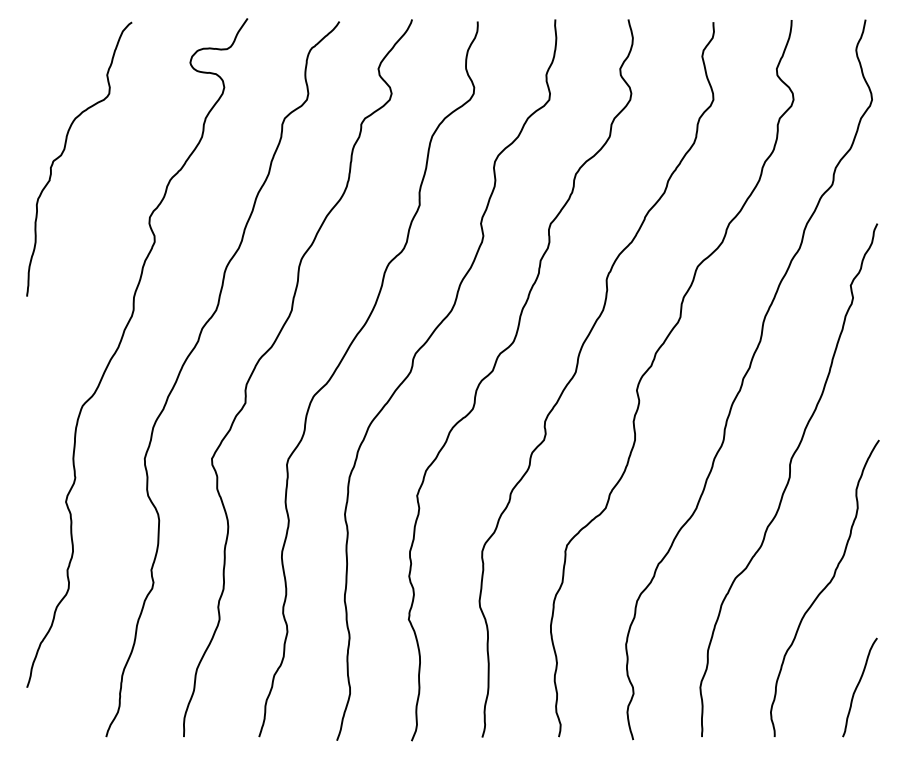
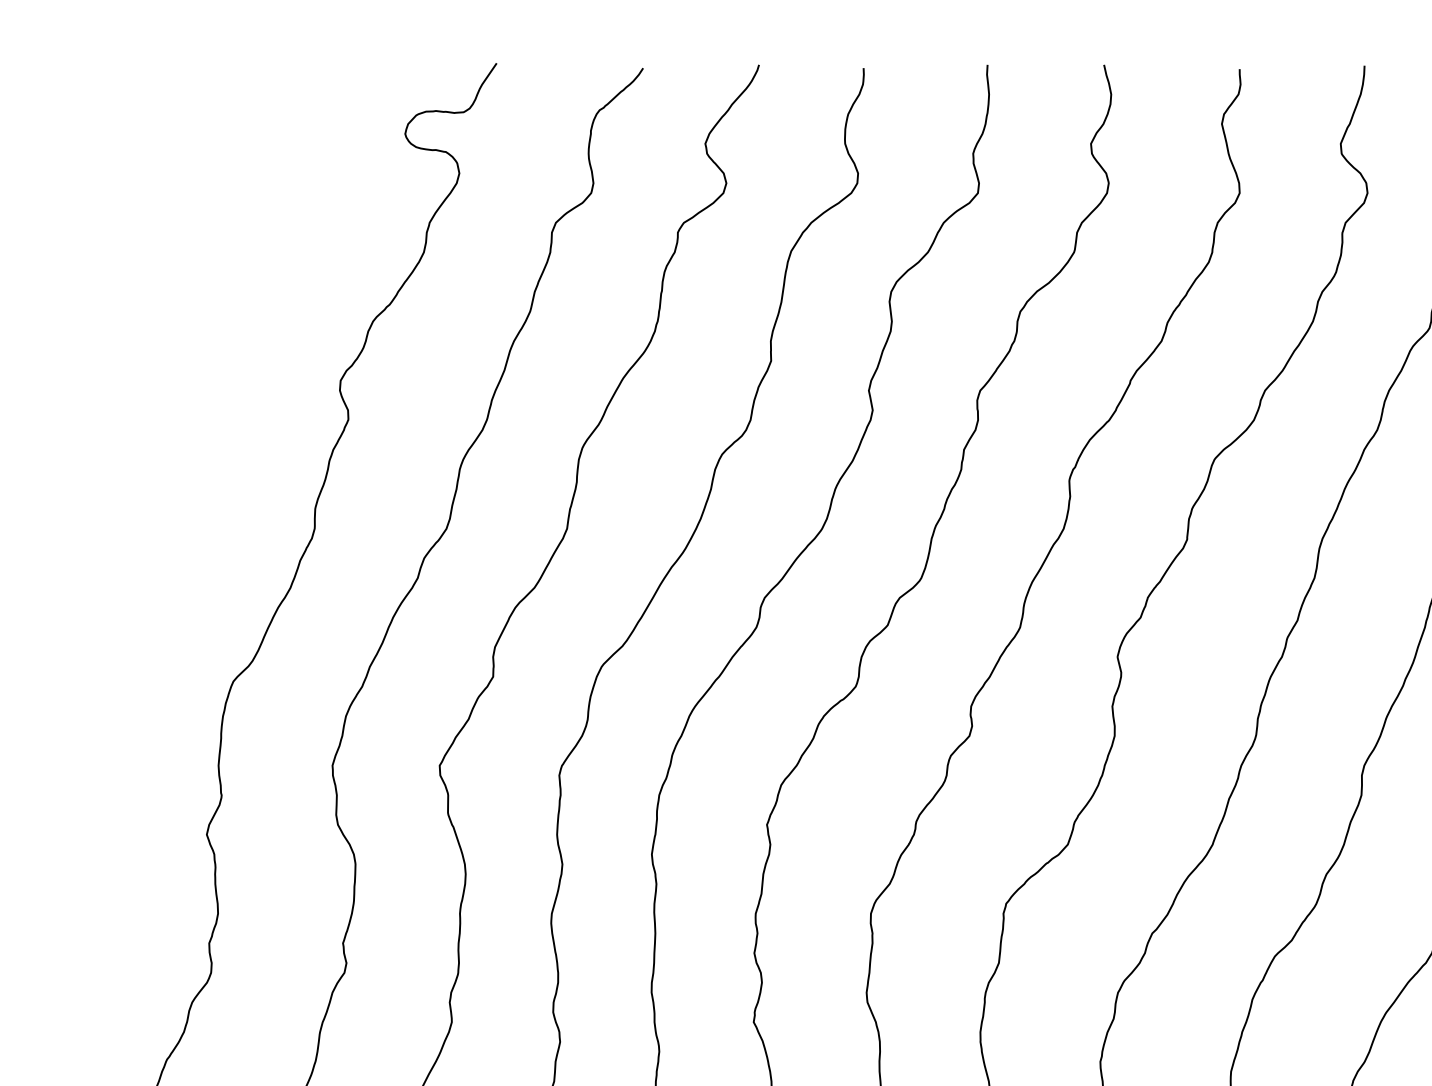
curve: (64, 151) -> (204, 275), removed

